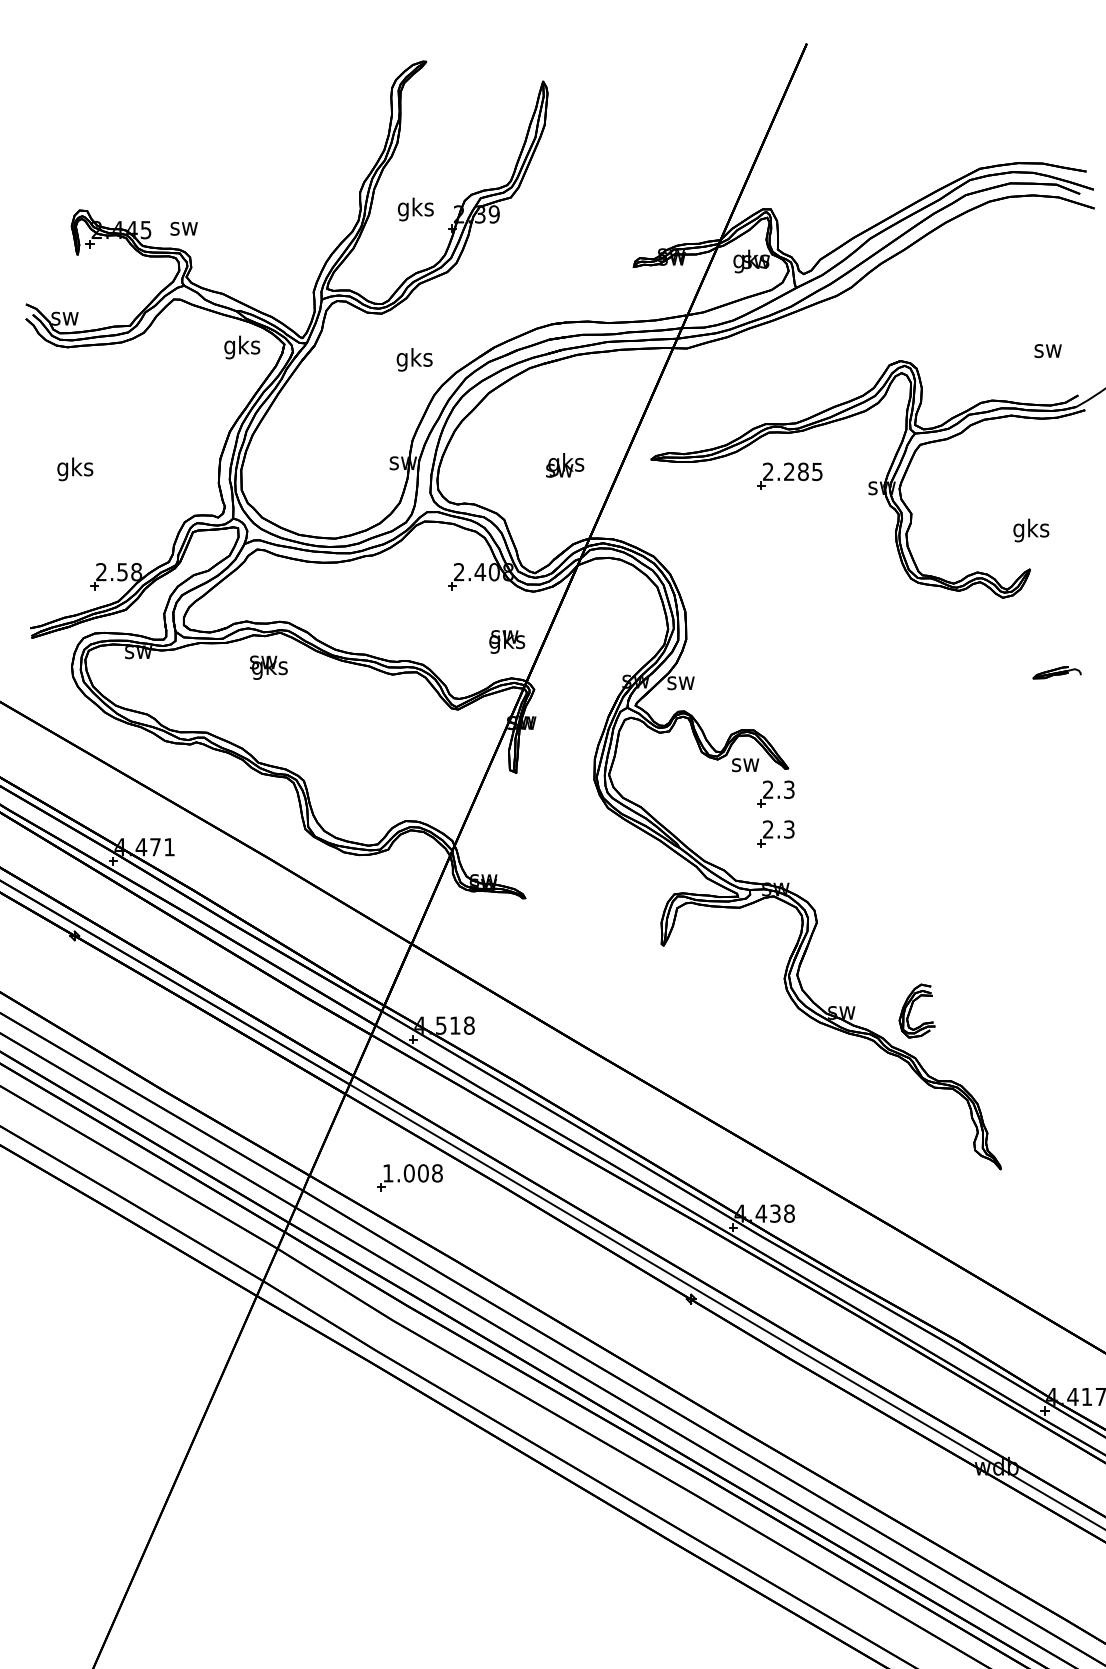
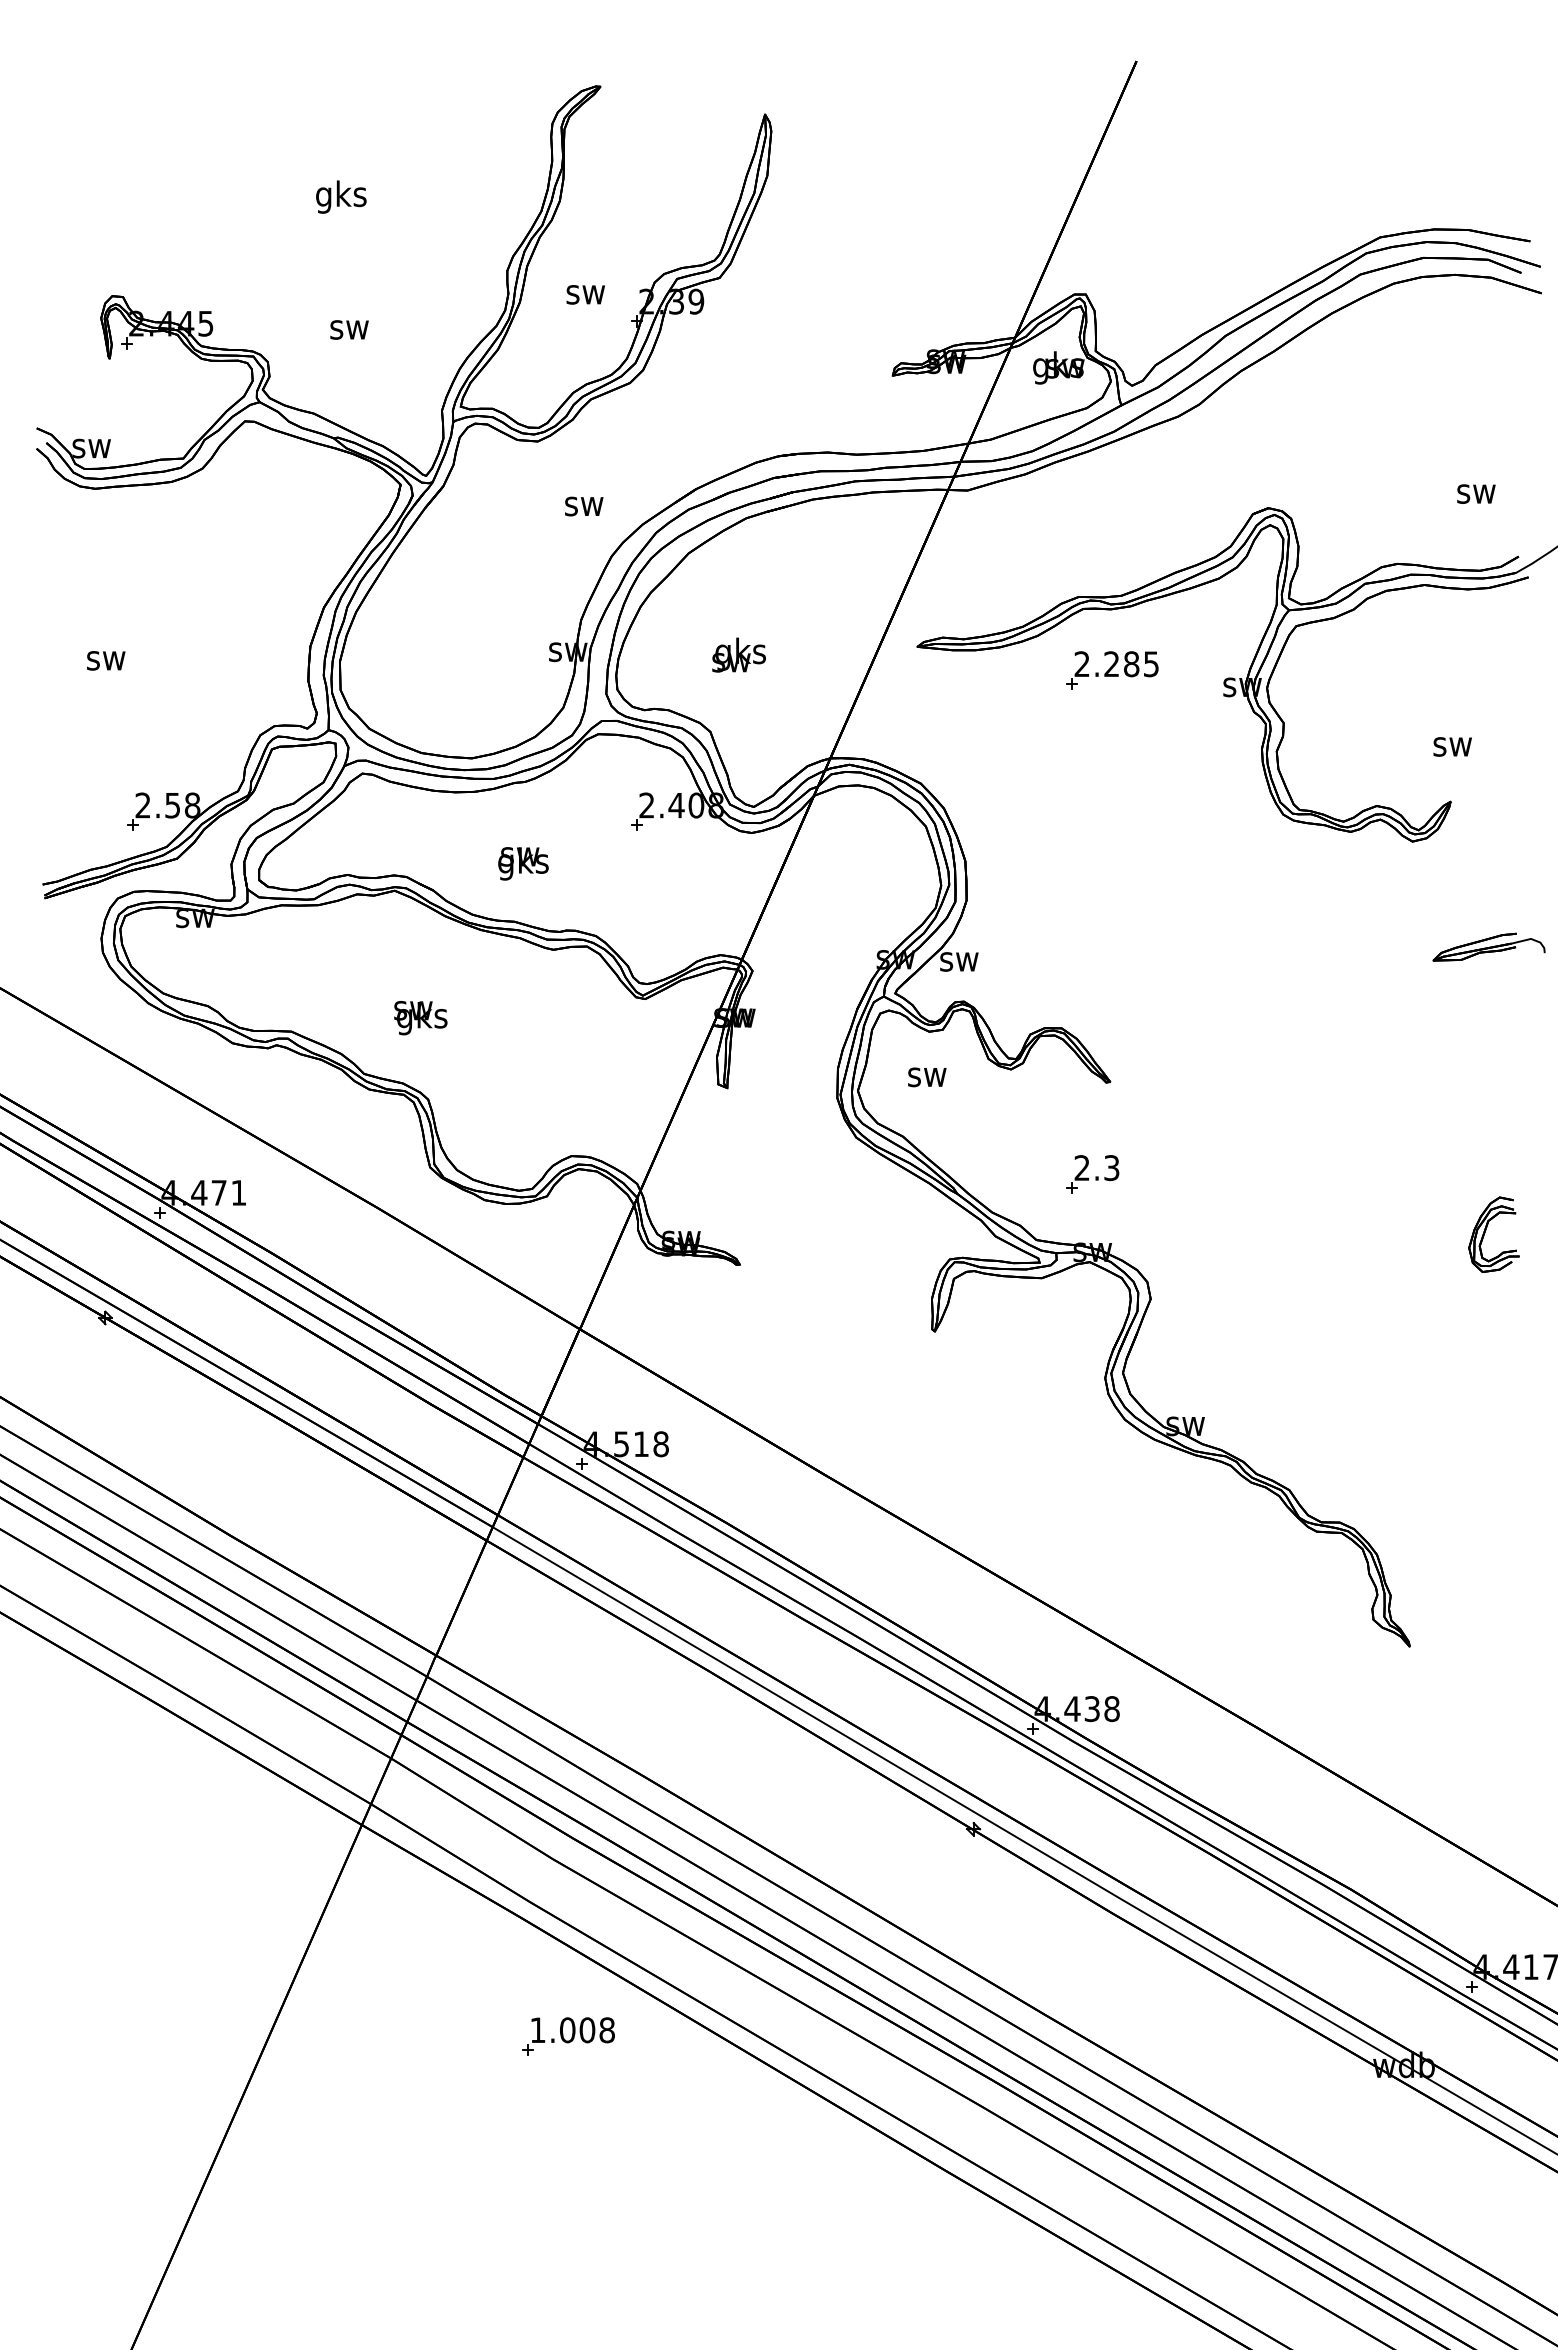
text: (415, 209) -> (585, 294), gks -> sw
text: (184, 228) -> (349, 329), moved
text: (242, 347) -> (341, 196), moved
text: (414, 359) -> (583, 506), gks -> sw
text: (564, 464) -> (738, 654), moved
text: (74, 469) -> (105, 660), gks -> sw
text: (1031, 530) -> (1452, 746), gks -> sw
text: (507, 641) -> (523, 863), moved
text: (268, 668) -> (420, 1018), moved
part: (1056, 672) -> (1488, 946), size x1.67
text: (745, 765) -> (927, 1077), moved
part: (775, 794) -> (1092, 1118), removed
part: (911, 1008) -> (1486, 1230), moved
part: (409, 1177) -> (568, 2036), moved

